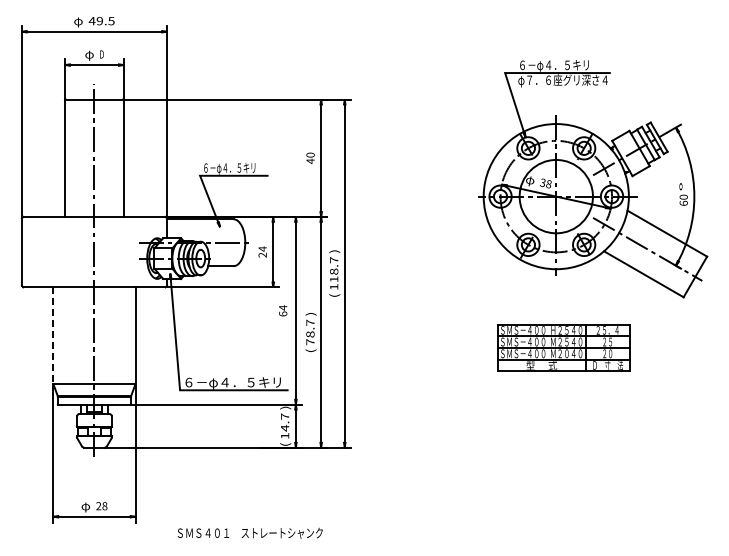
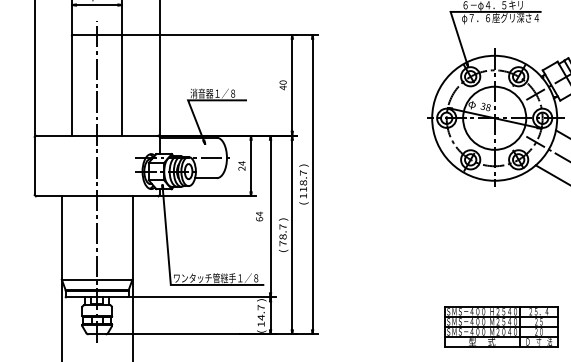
text: (229, 168) -> (213, 94), ６－φ４．５キリ -> 消音器１／８
line: (53, 336) -> (61, 238), dashed -> solid
part: (563, 347) -> (500, 326), moved
text: (232, 382) -> (215, 278), ６－φ４．５キリ -> ワンタッチ管継手１／８

